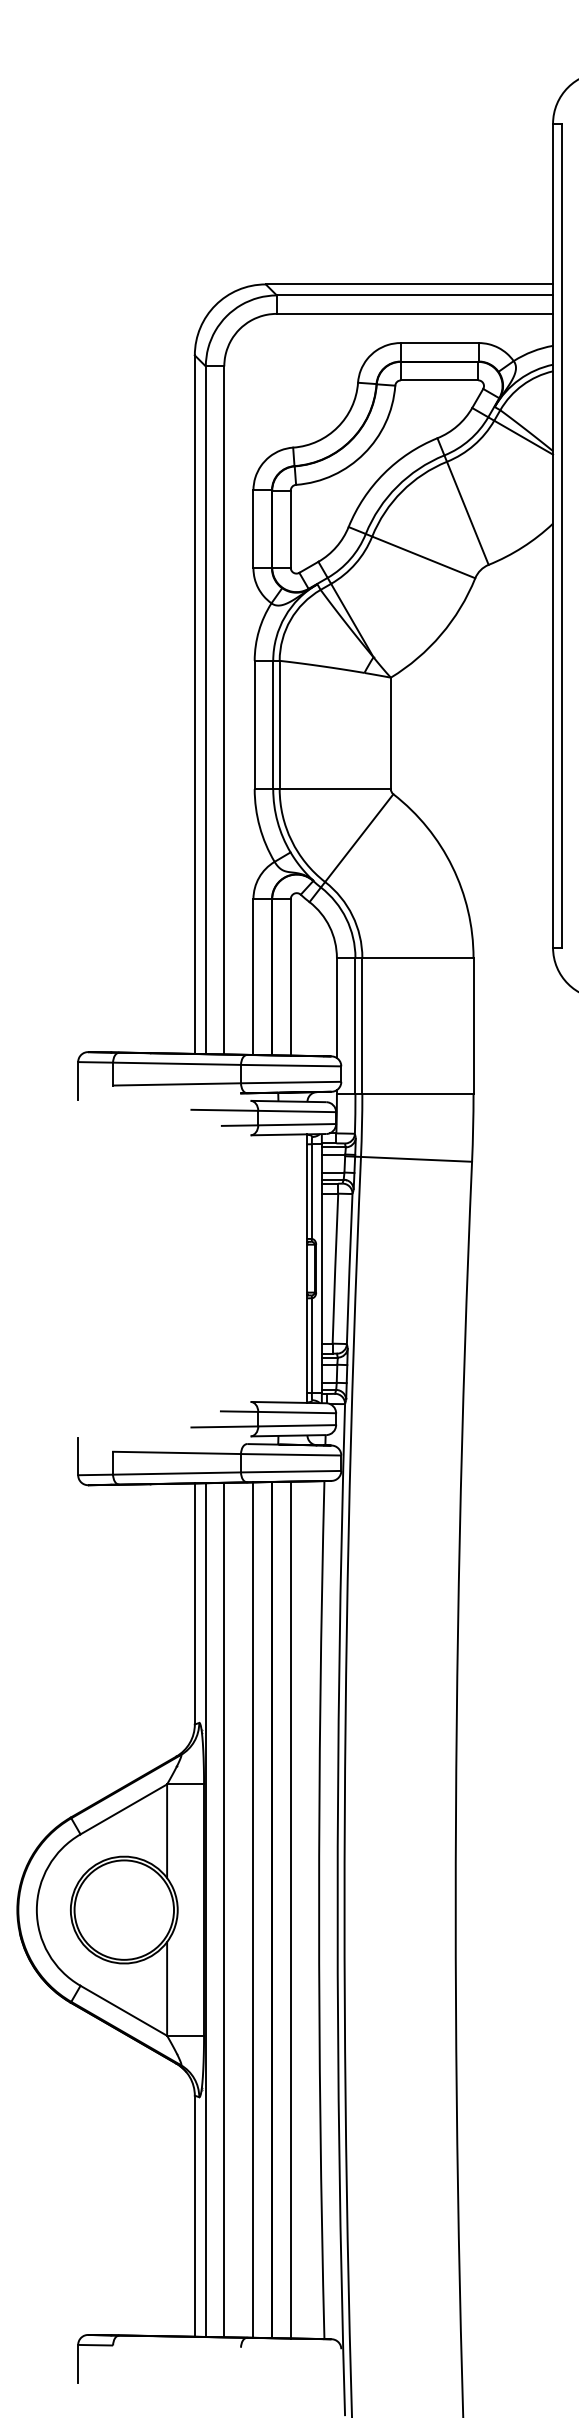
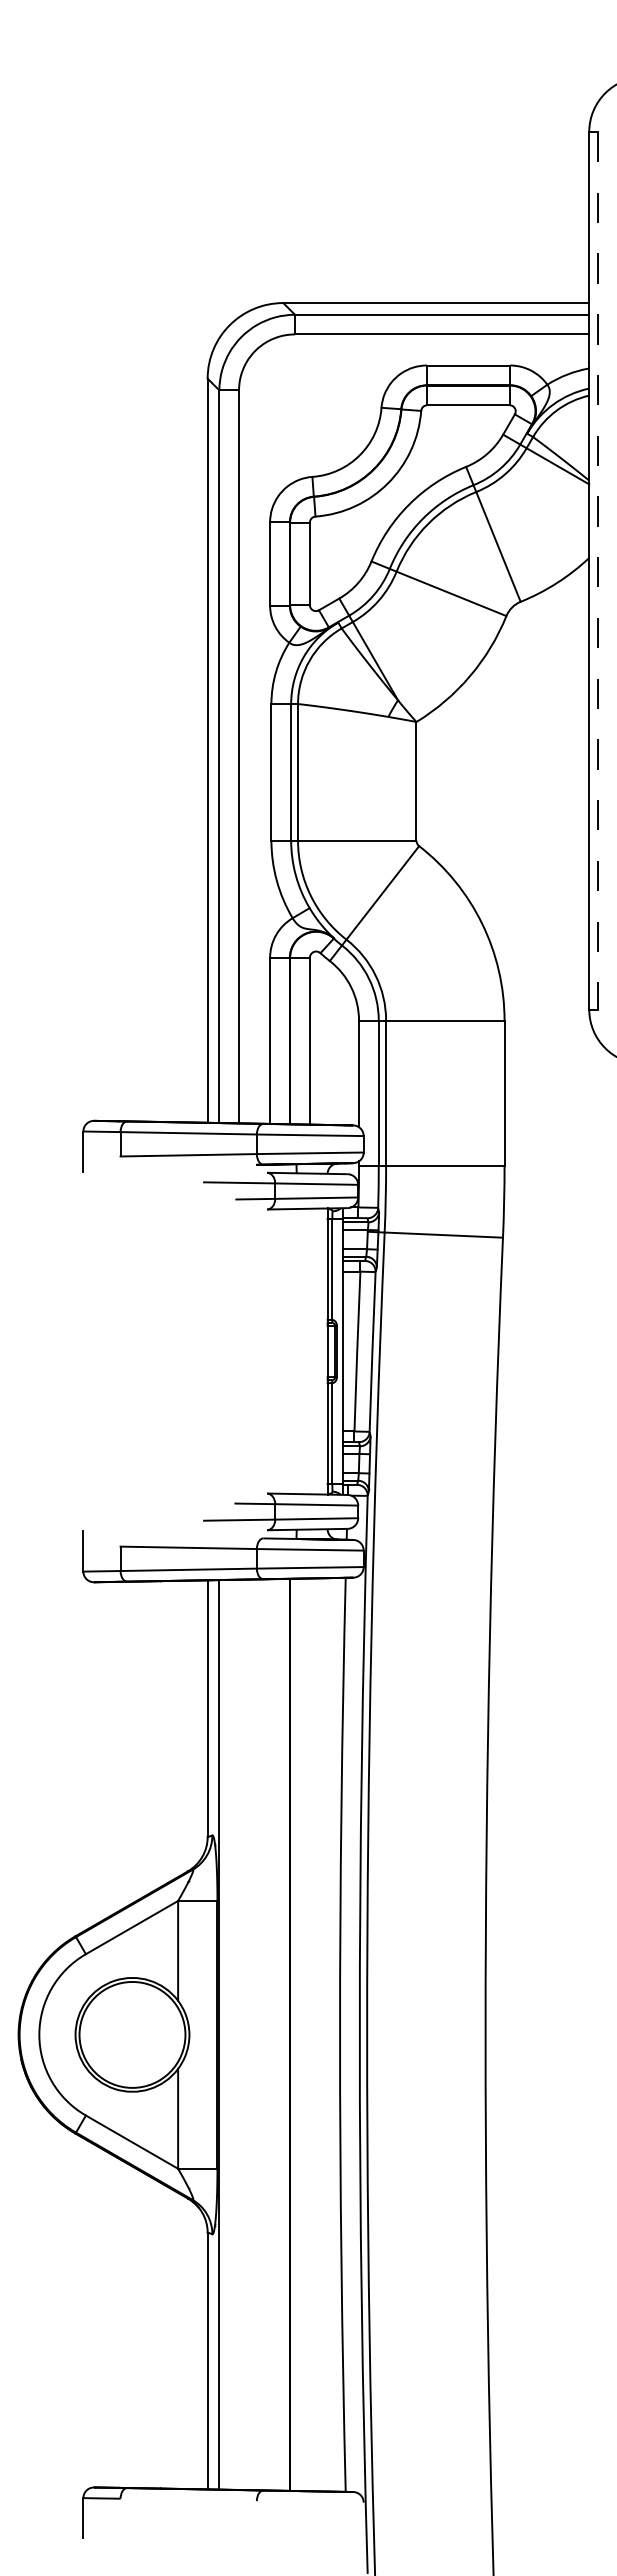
line: (561, 535) -> (598, 570), solid -> dashed
line: (224, 1909) -> (239, 2034), removed
line: (253, 1909) -> (270, 2034), removed
line: (290, 1909) -> (309, 2034), removed

